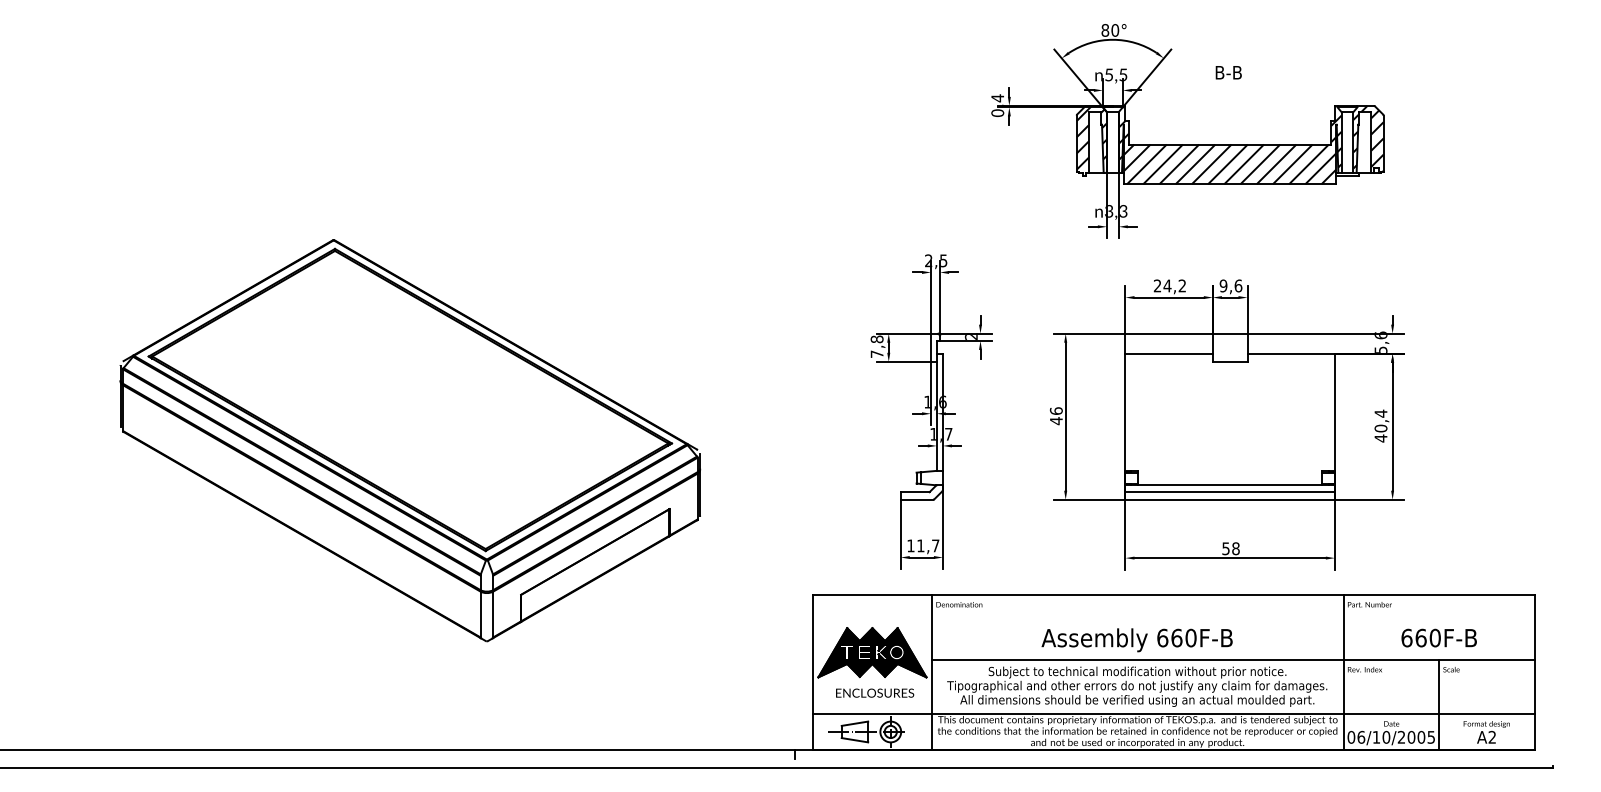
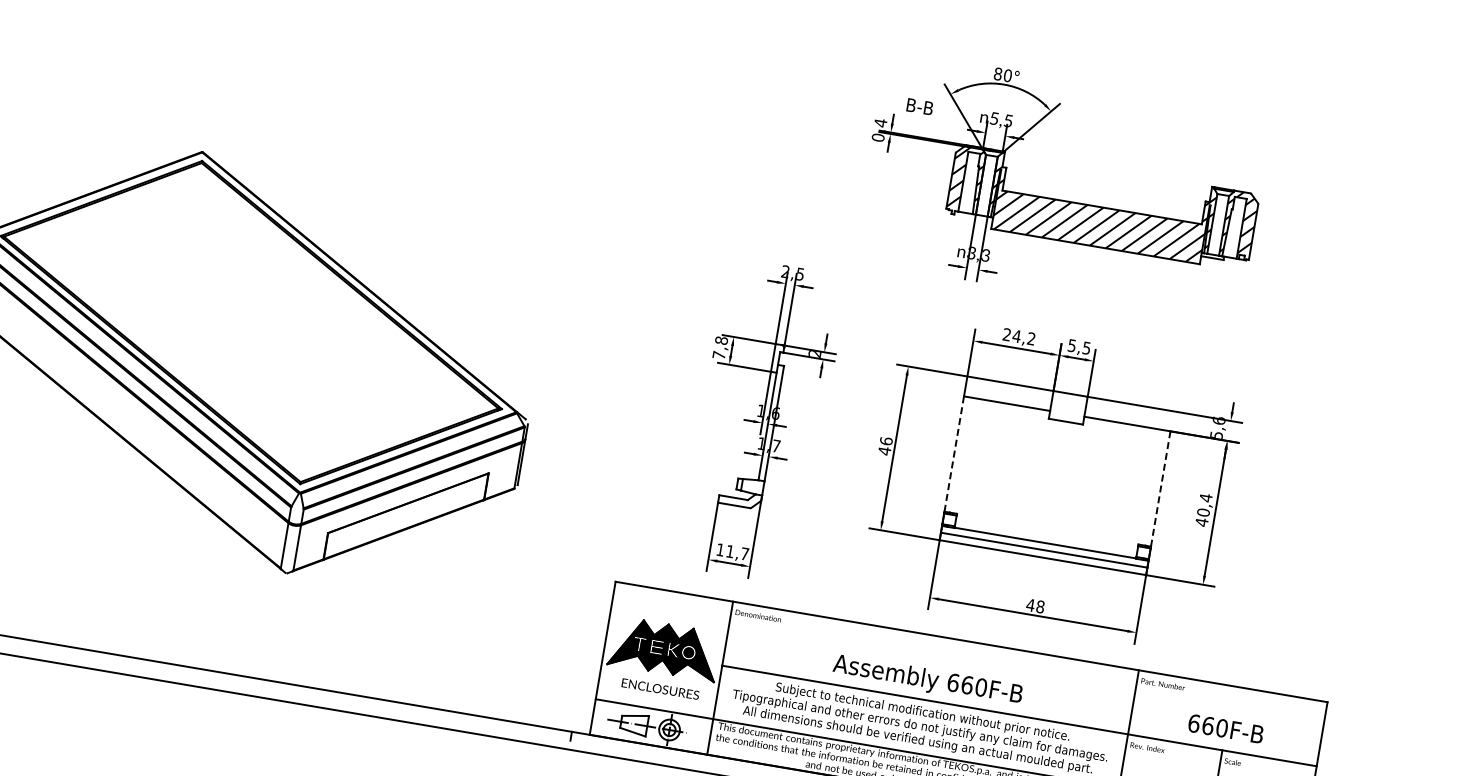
text: (1228, 72) -> (919, 106), moved
text: (1230, 285) -> (1078, 346), 9,6 -> 5,5
line: (1334, 411) -> (1160, 488), solid -> dashed
line: (1125, 412) -> (954, 454), solid -> dashed
text: (1225, 548) -> (1030, 604), 58 -> 48

